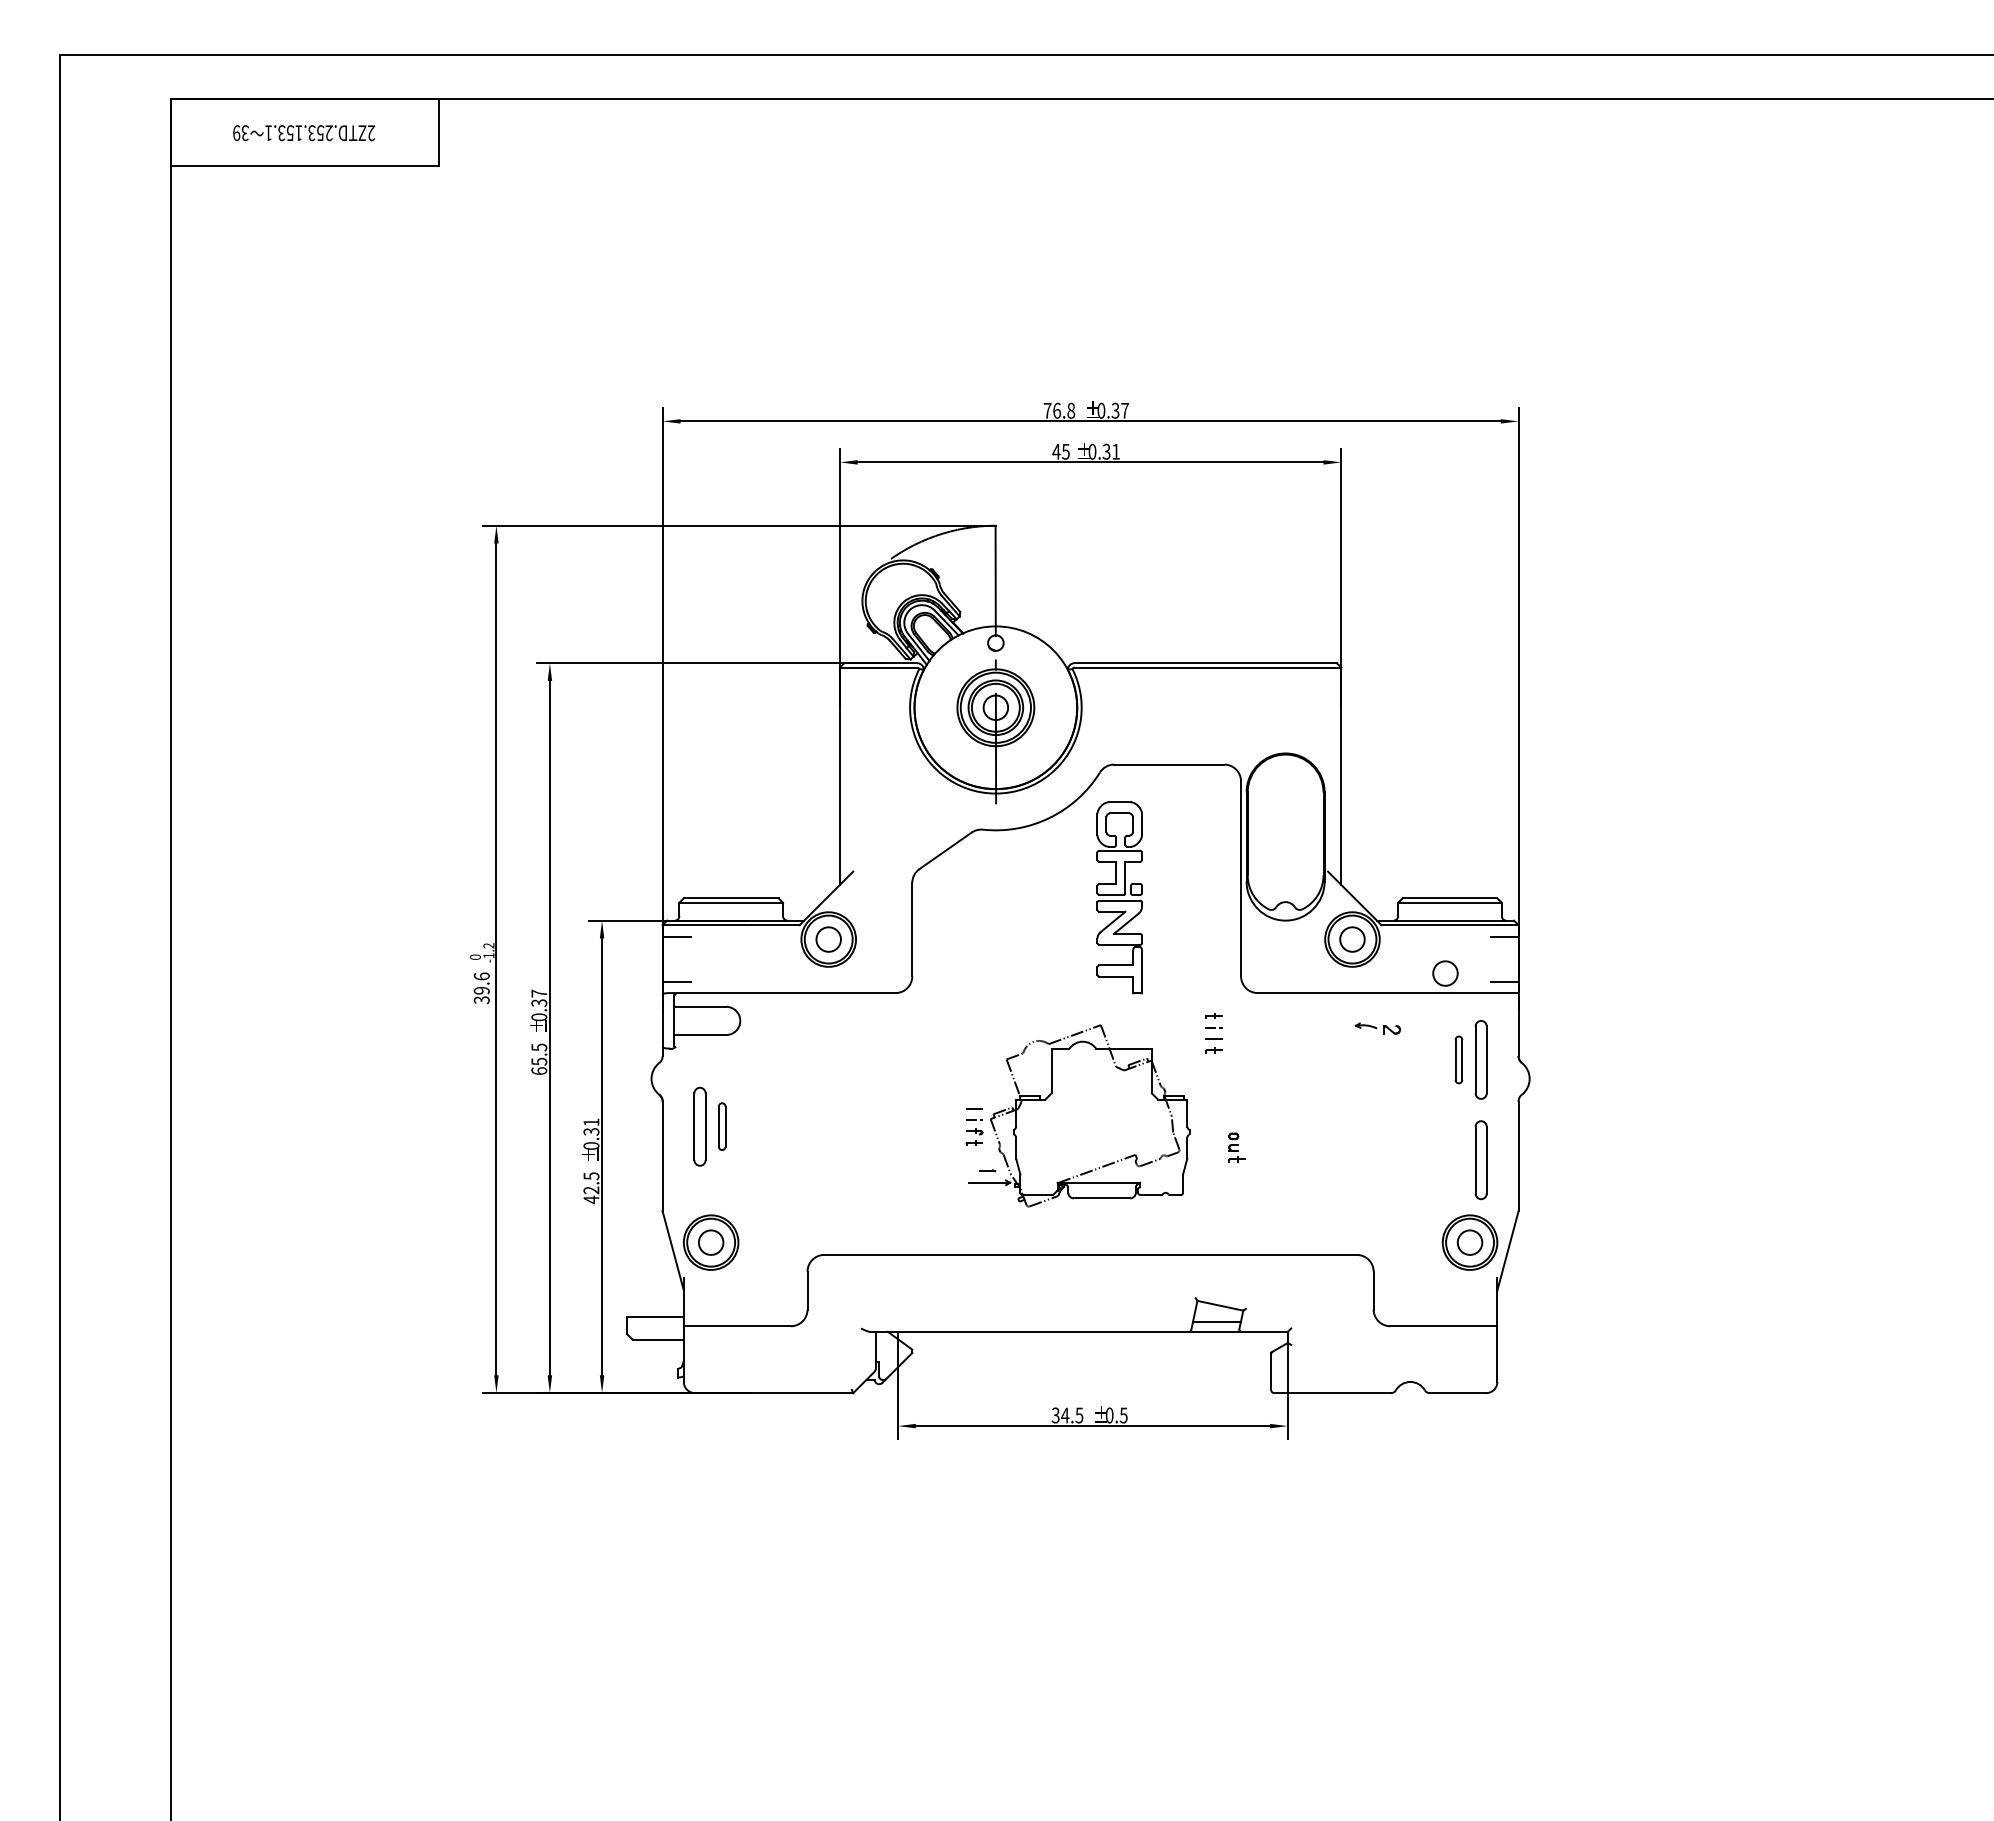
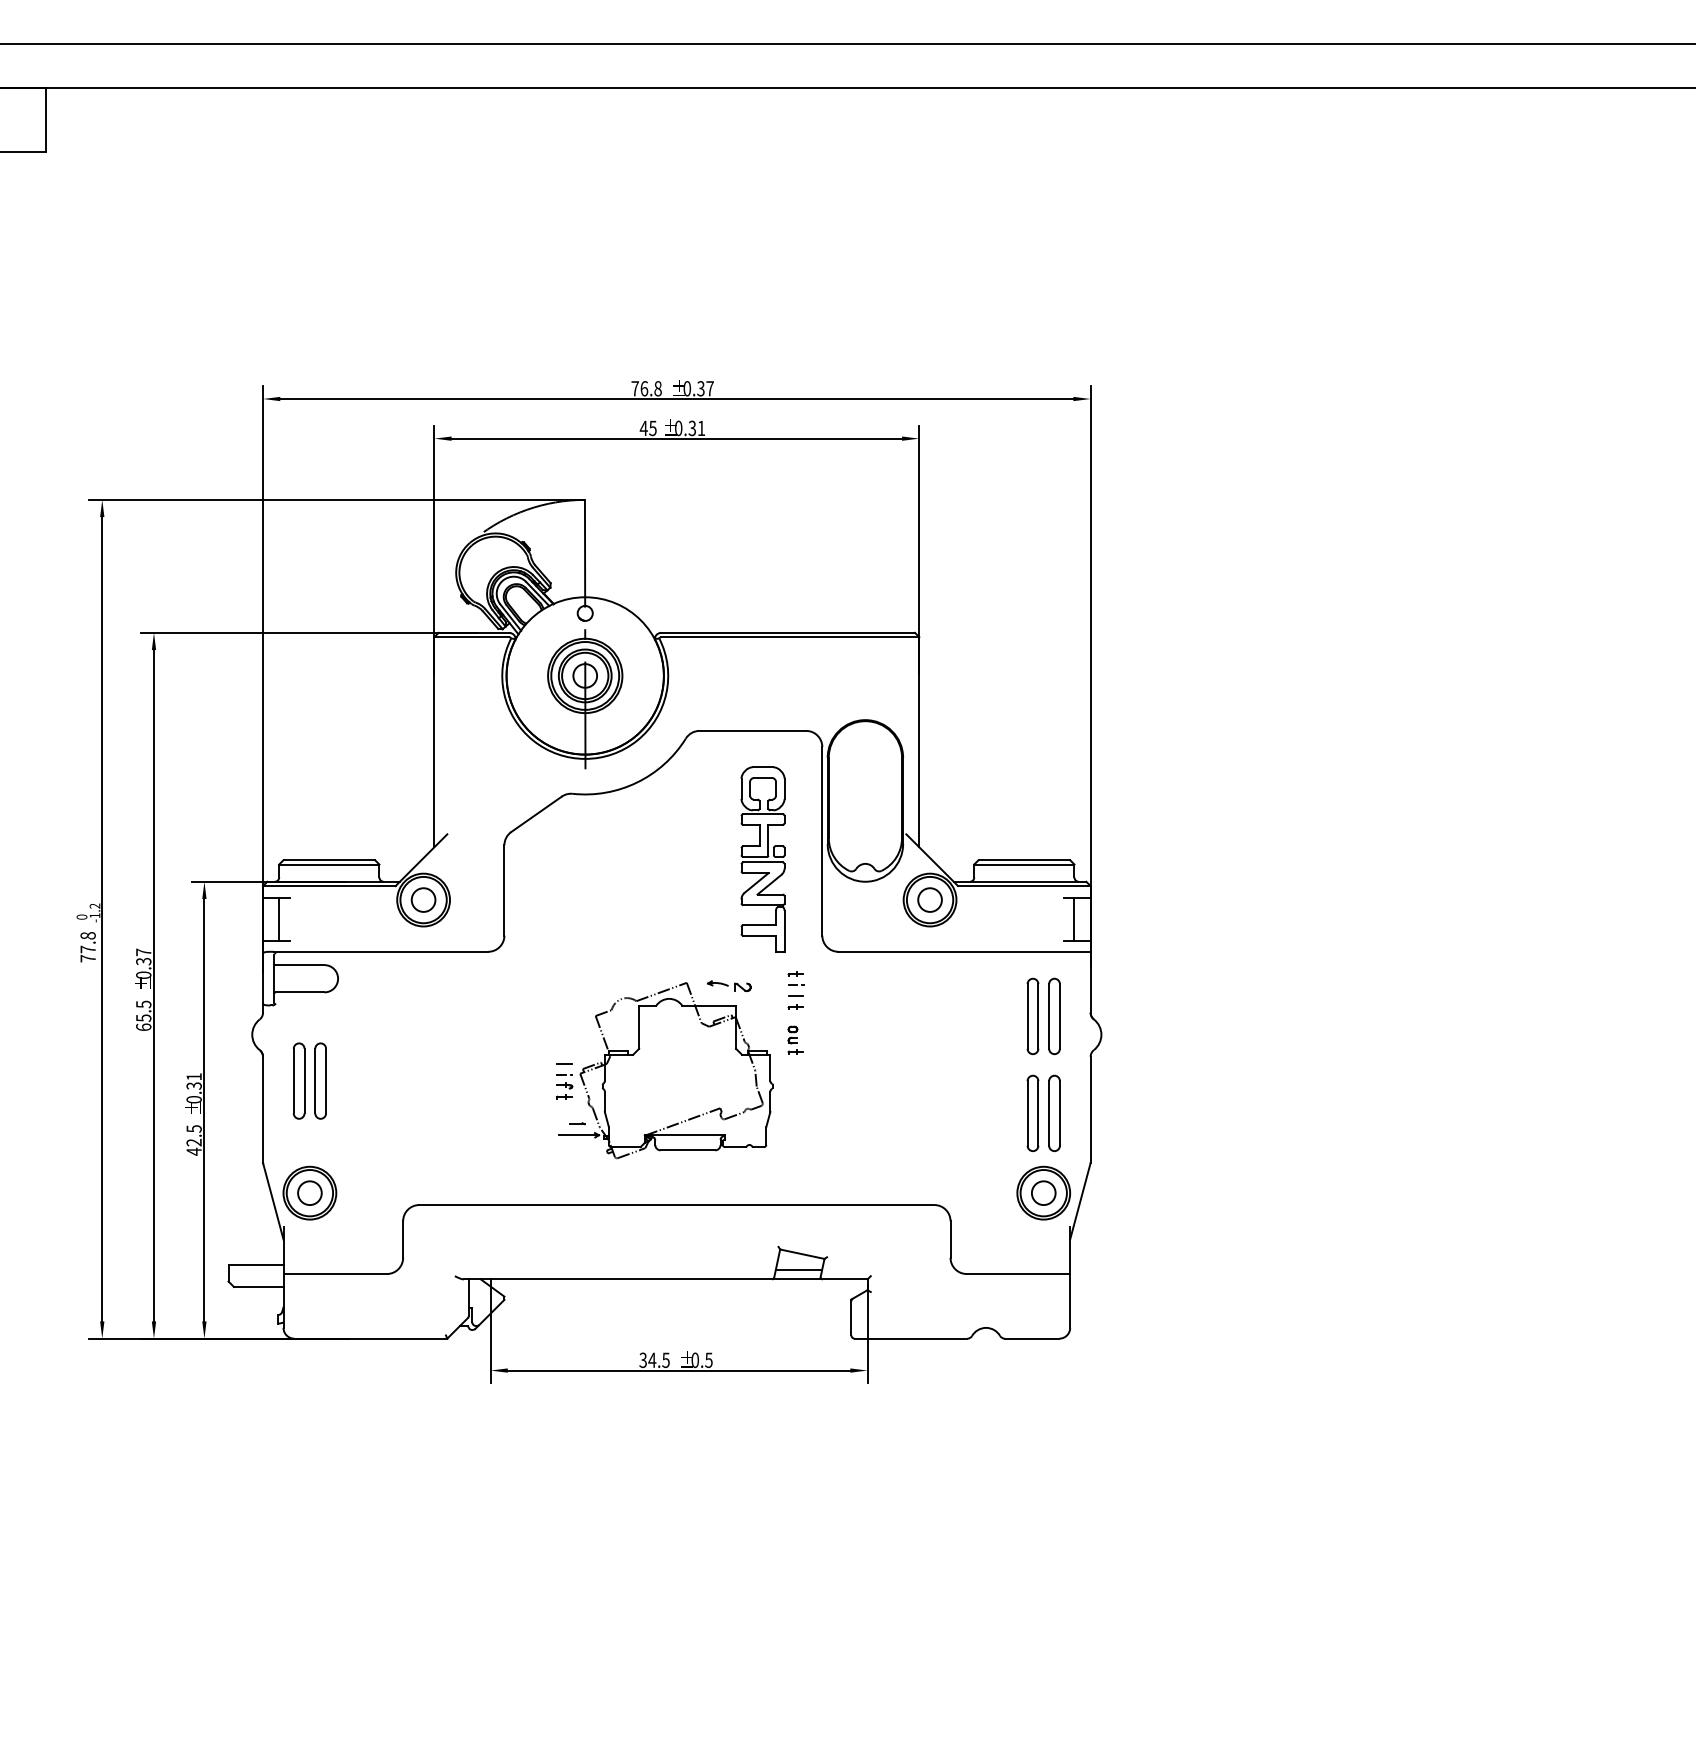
part: (1119, 897) -> (762, 859), moved
line: (679, 959) -> (279, 919), added
line: (1501, 959) -> (1074, 919), added
circle: (1445, 973) -> (1020, 932), removed
text: (481, 988) -> (87, 947), 39.6 -> 77.8
part: (1377, 1028) -> (728, 986), moved
part: (1458, 1059) -> (1032, 1016), size x1.67
part: (721, 1126) -> (319, 1080), size x1.67
part: (1236, 1147) -> (795, 1040), moved
part: (1458, 1160) -> (1032, 1113), added

